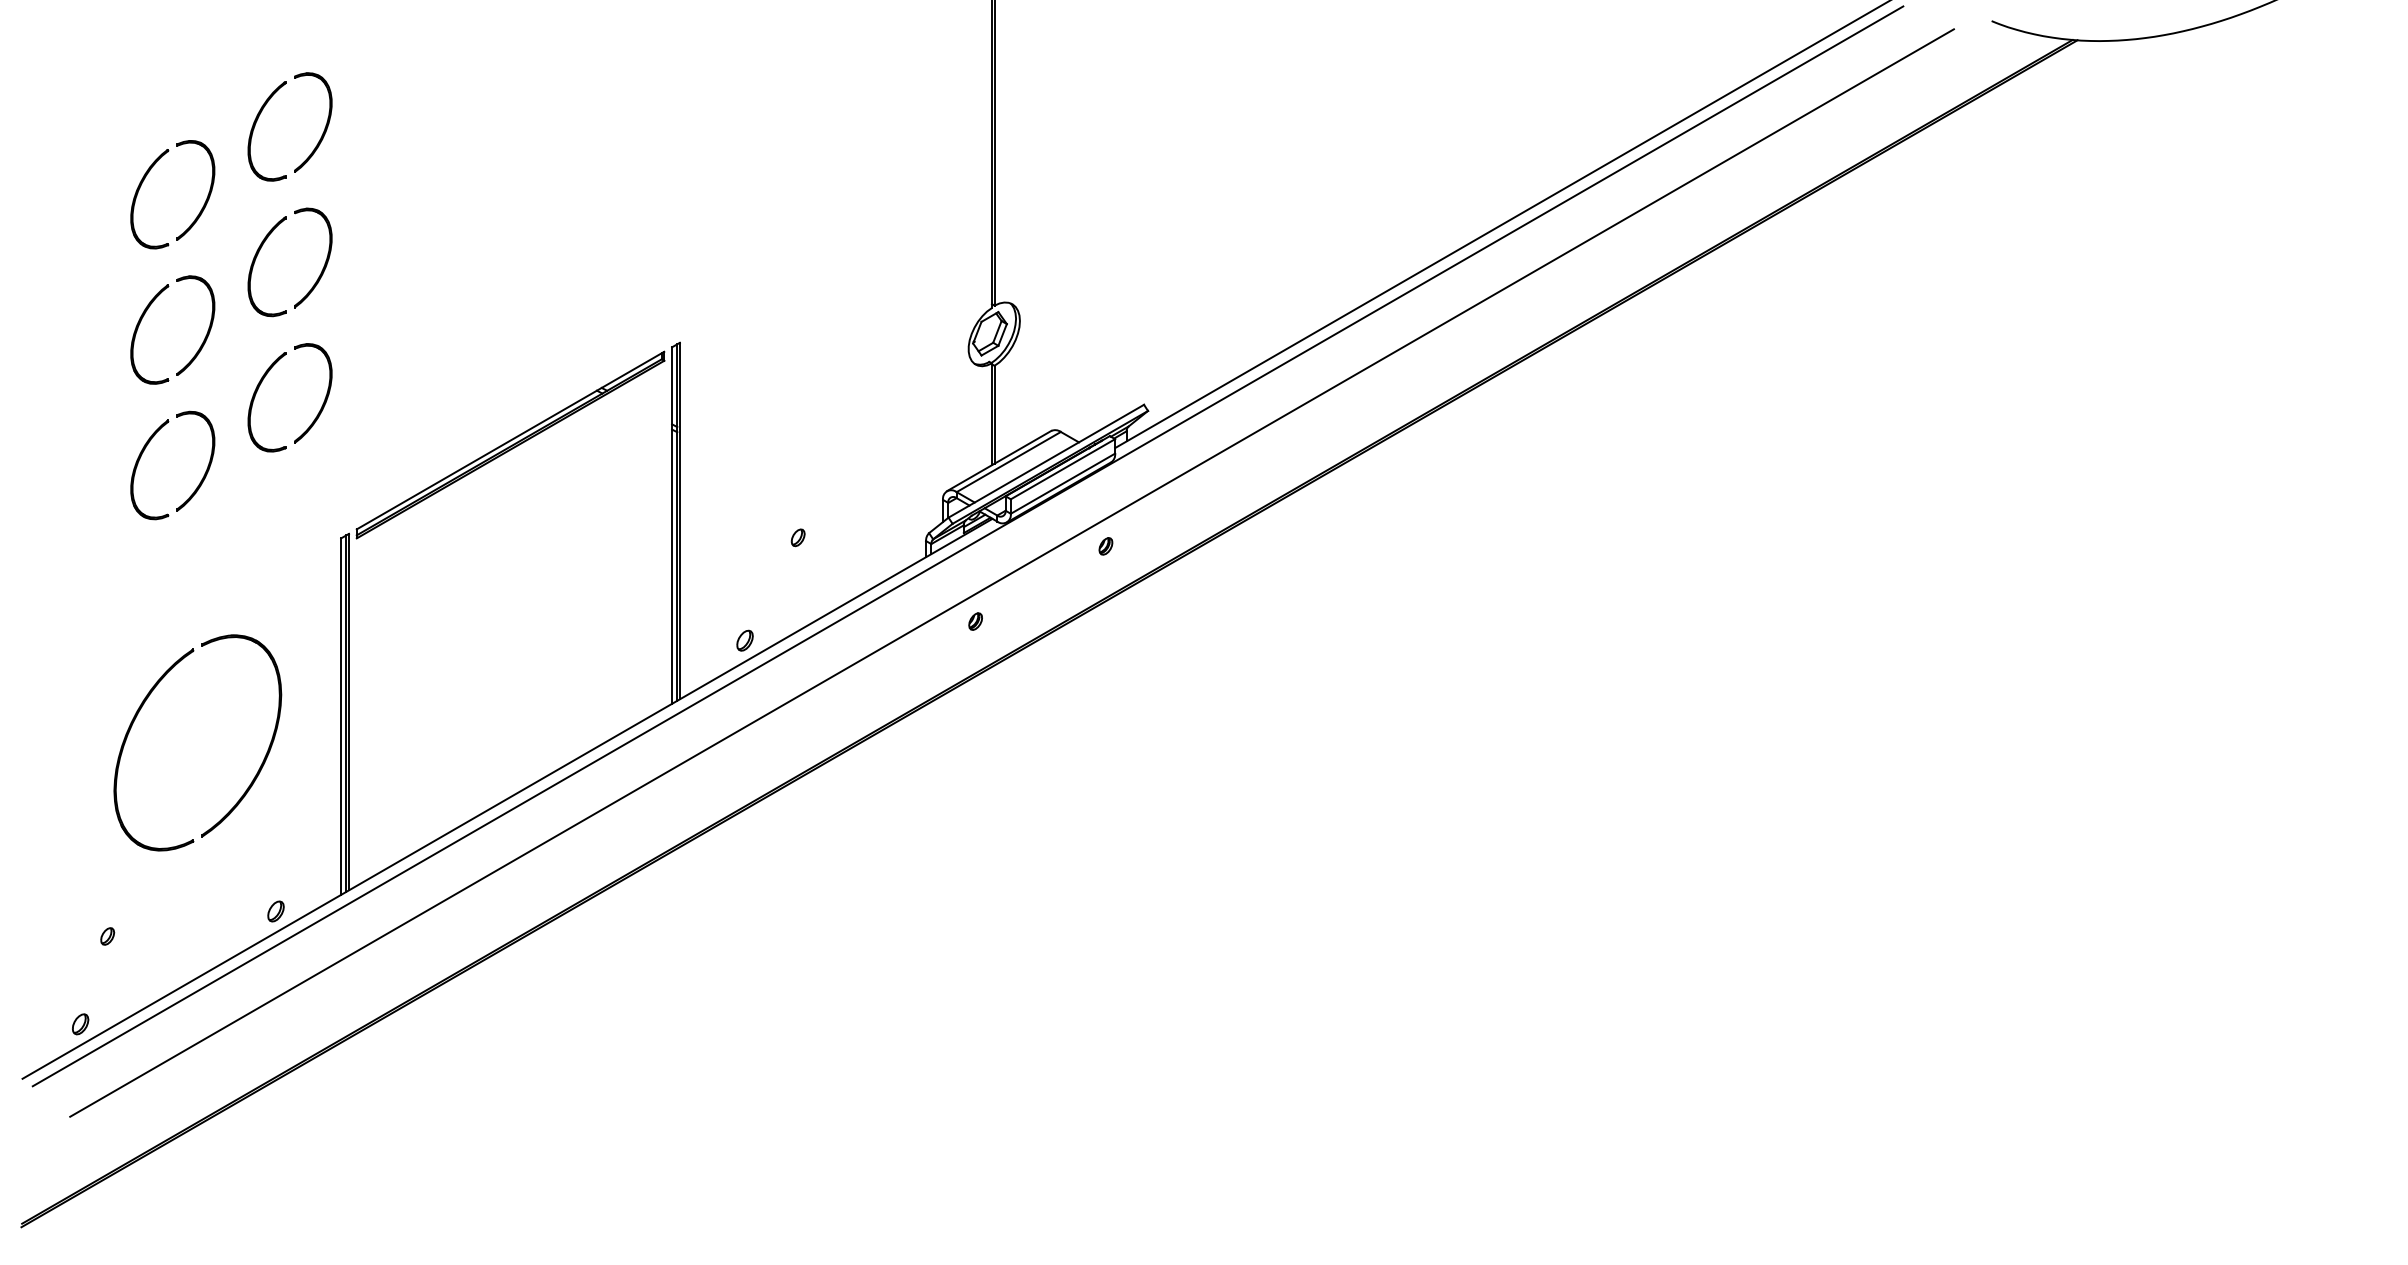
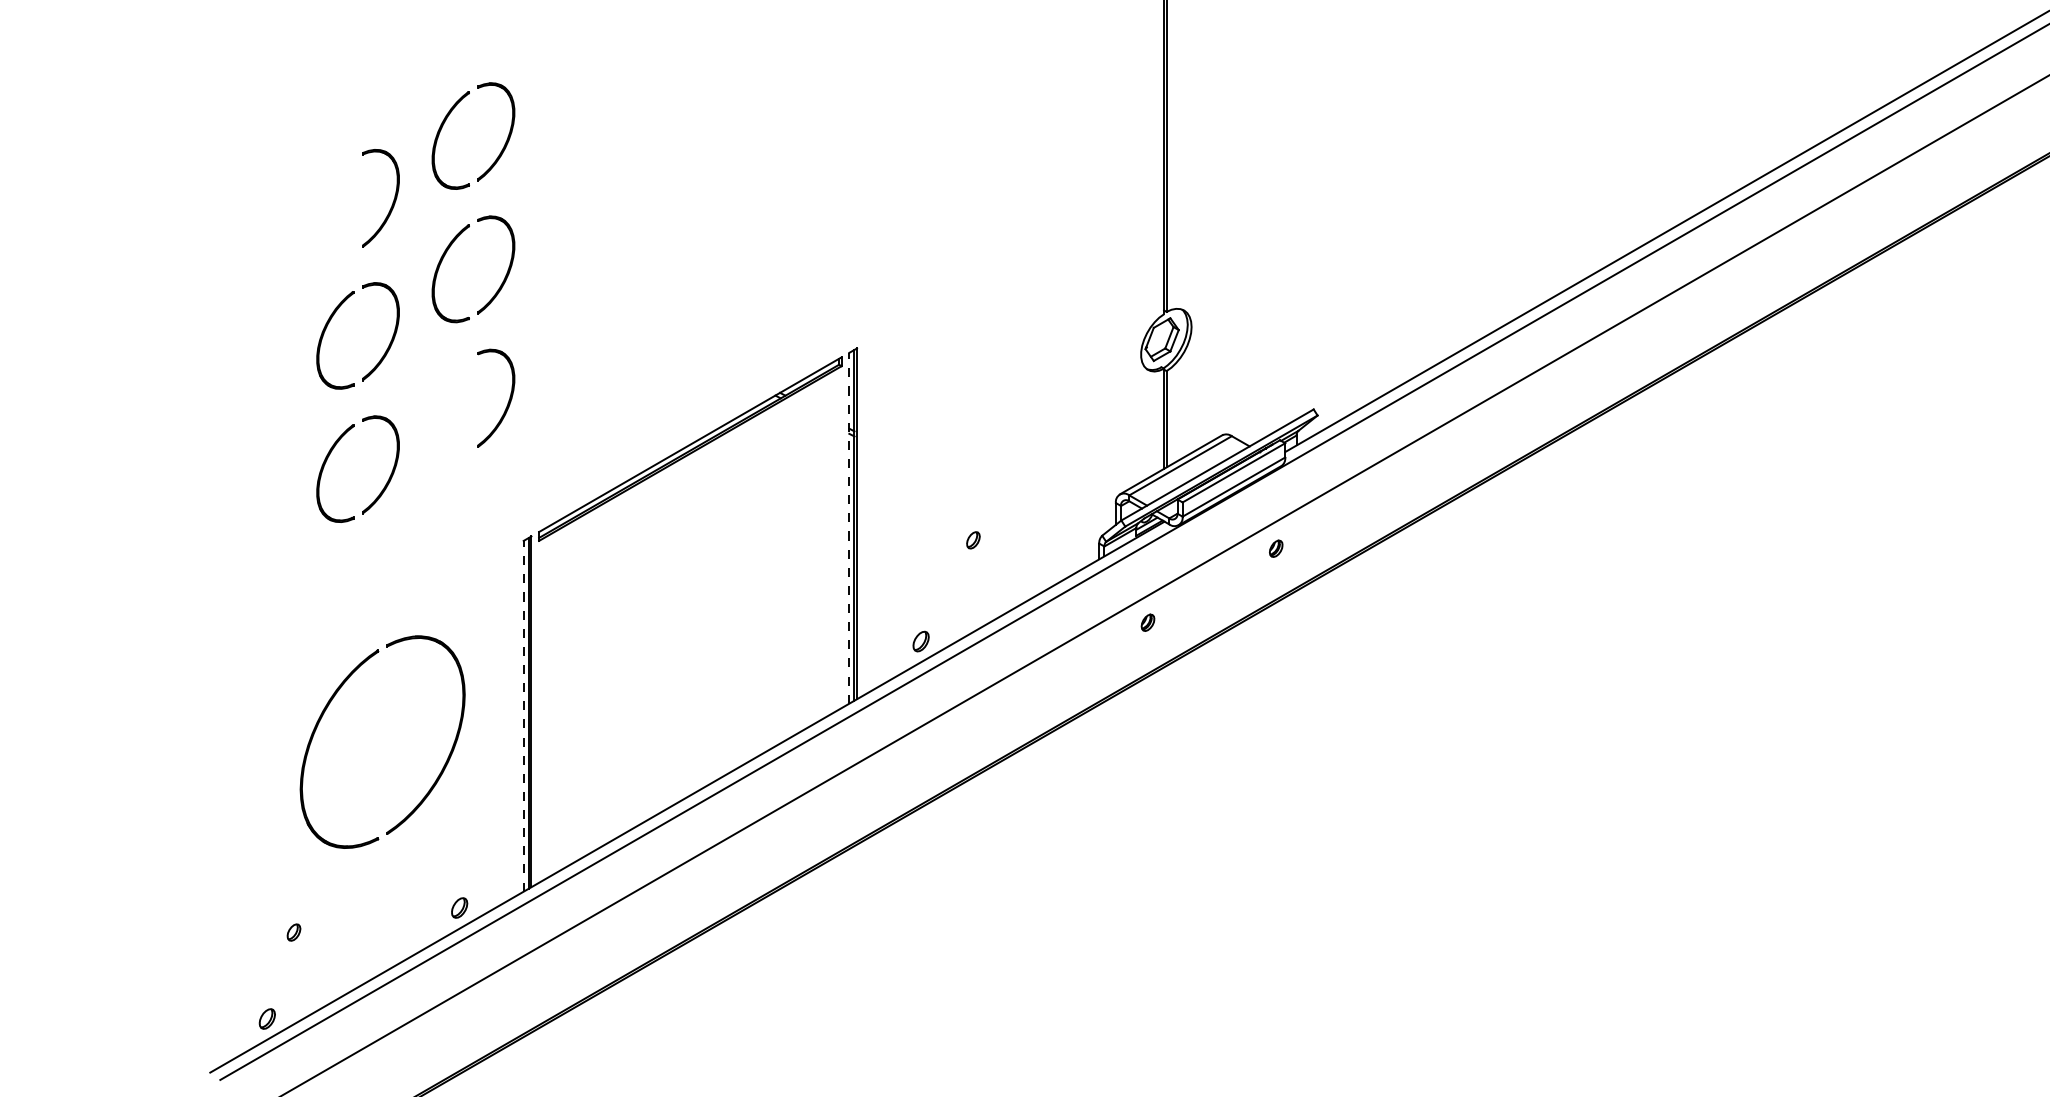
part: (137, 196) -> (323, 204), removed
part: (255, 397) -> (439, 402), removed
line: (672, 525) -> (849, 528), solid -> dashed
line: (341, 716) -> (524, 716), solid -> dashed

